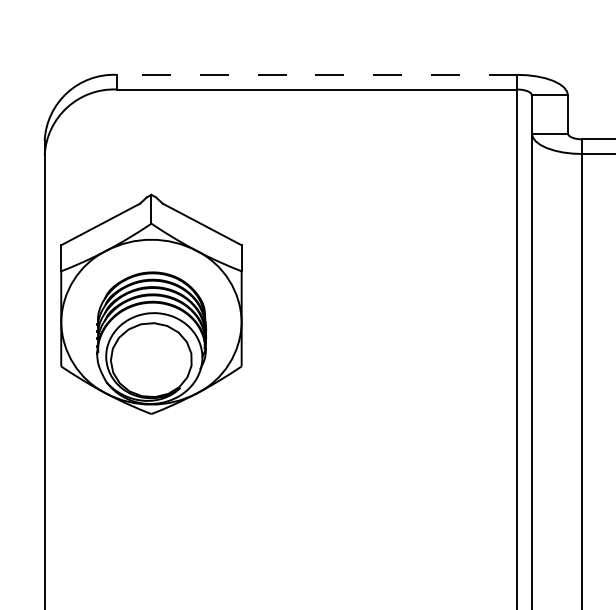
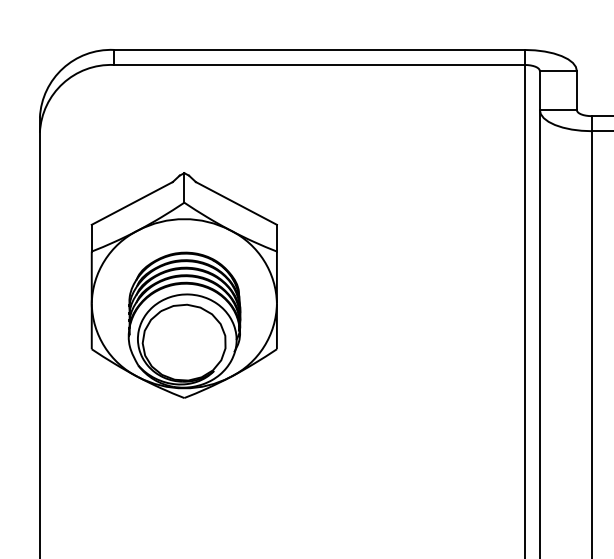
line: (316, 74) -> (318, 49), dashed -> solid
part: (151, 303) -> (184, 284), moved

